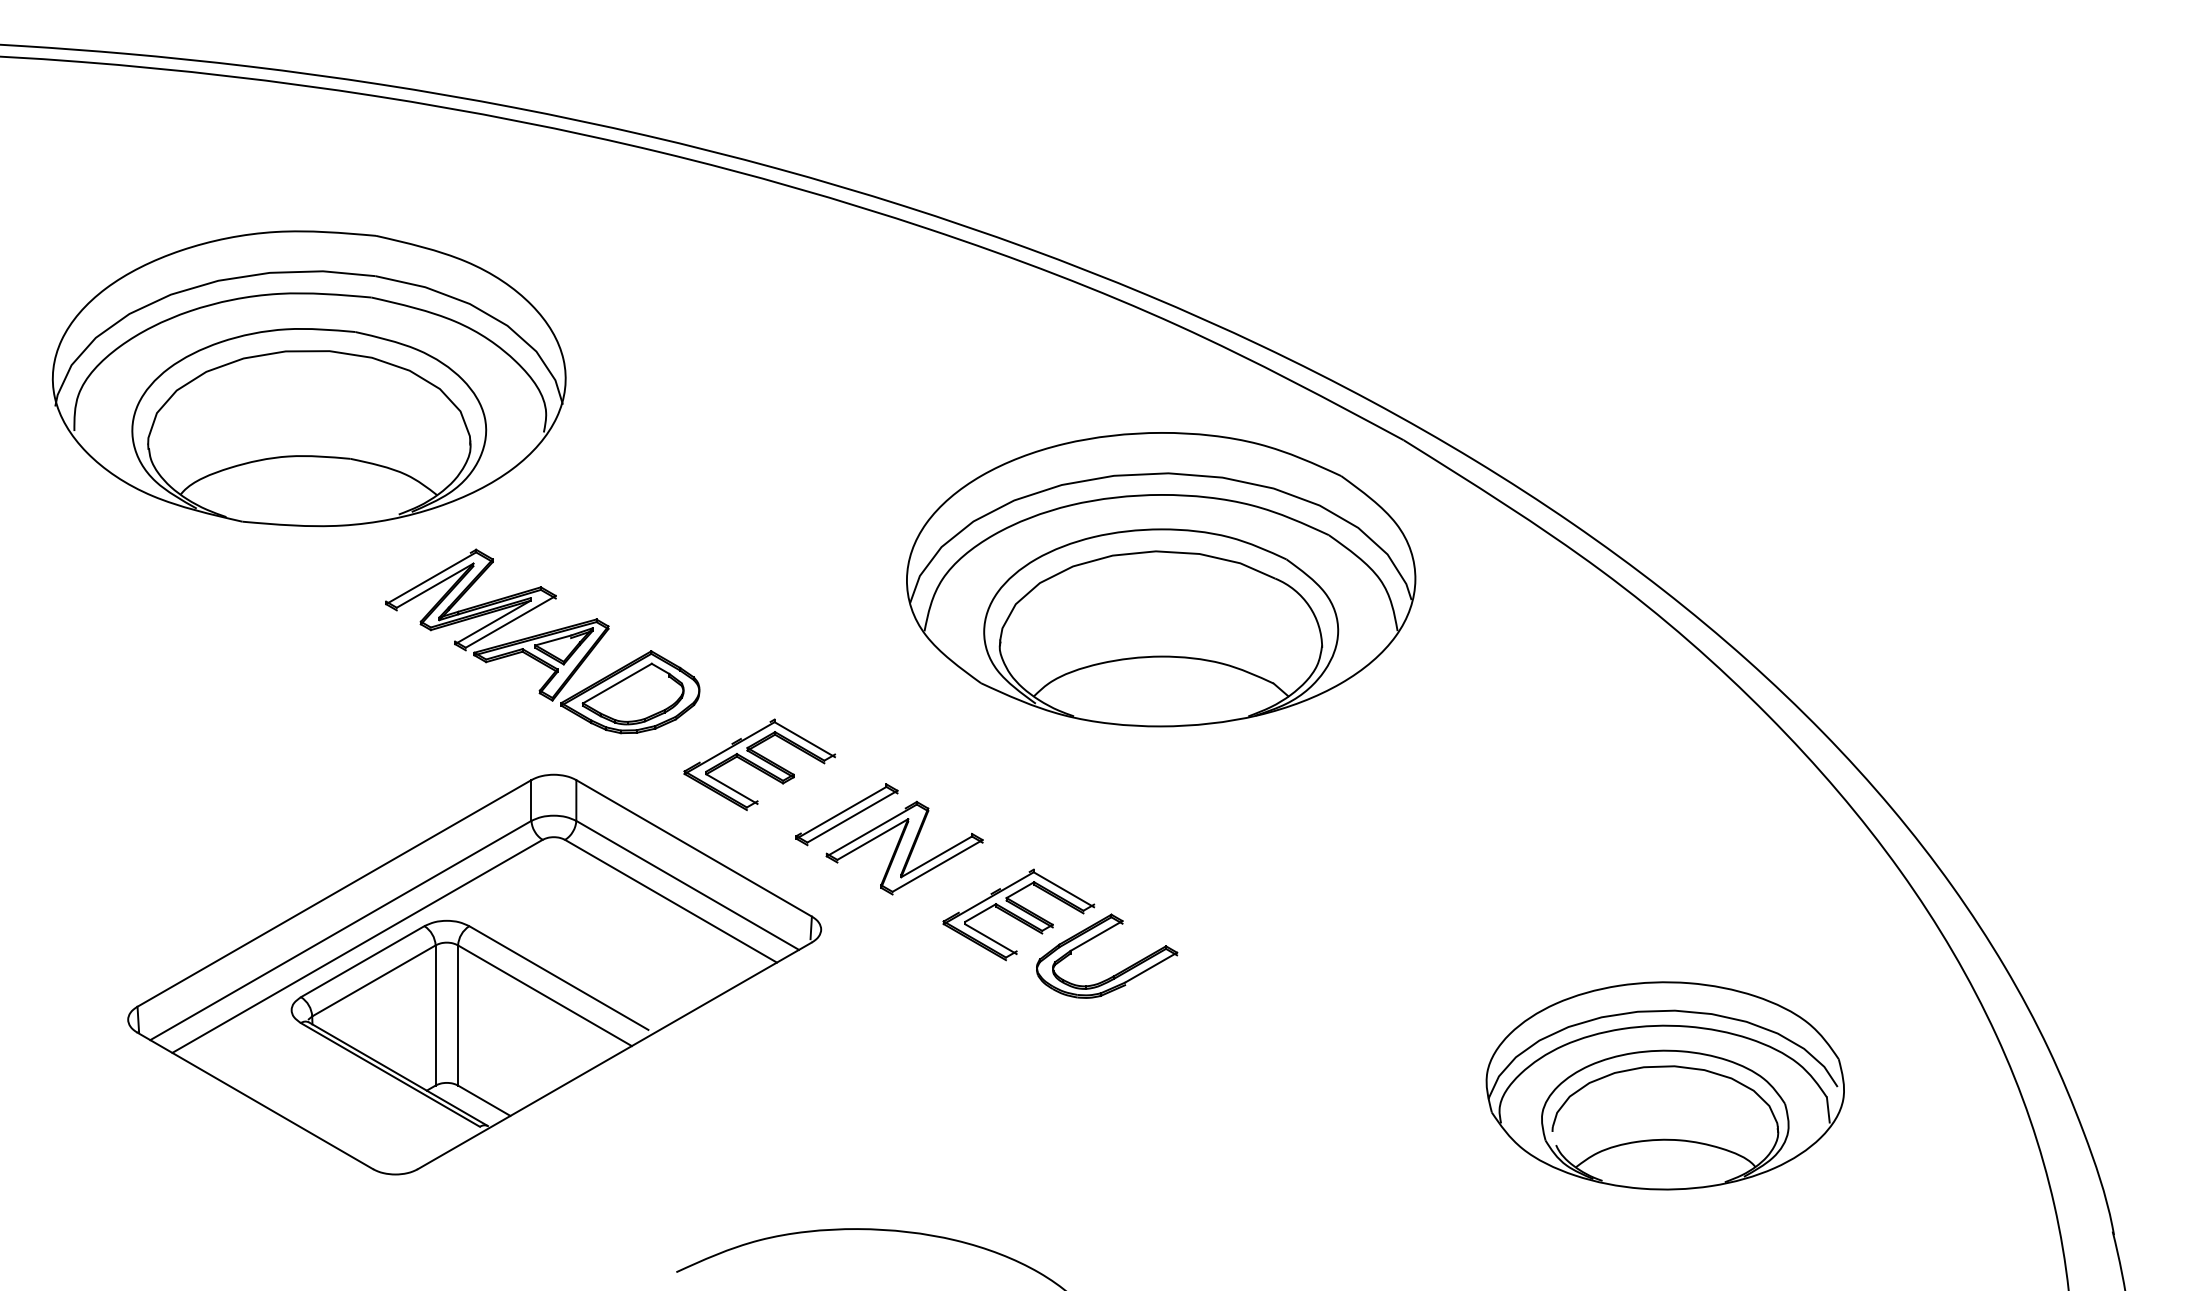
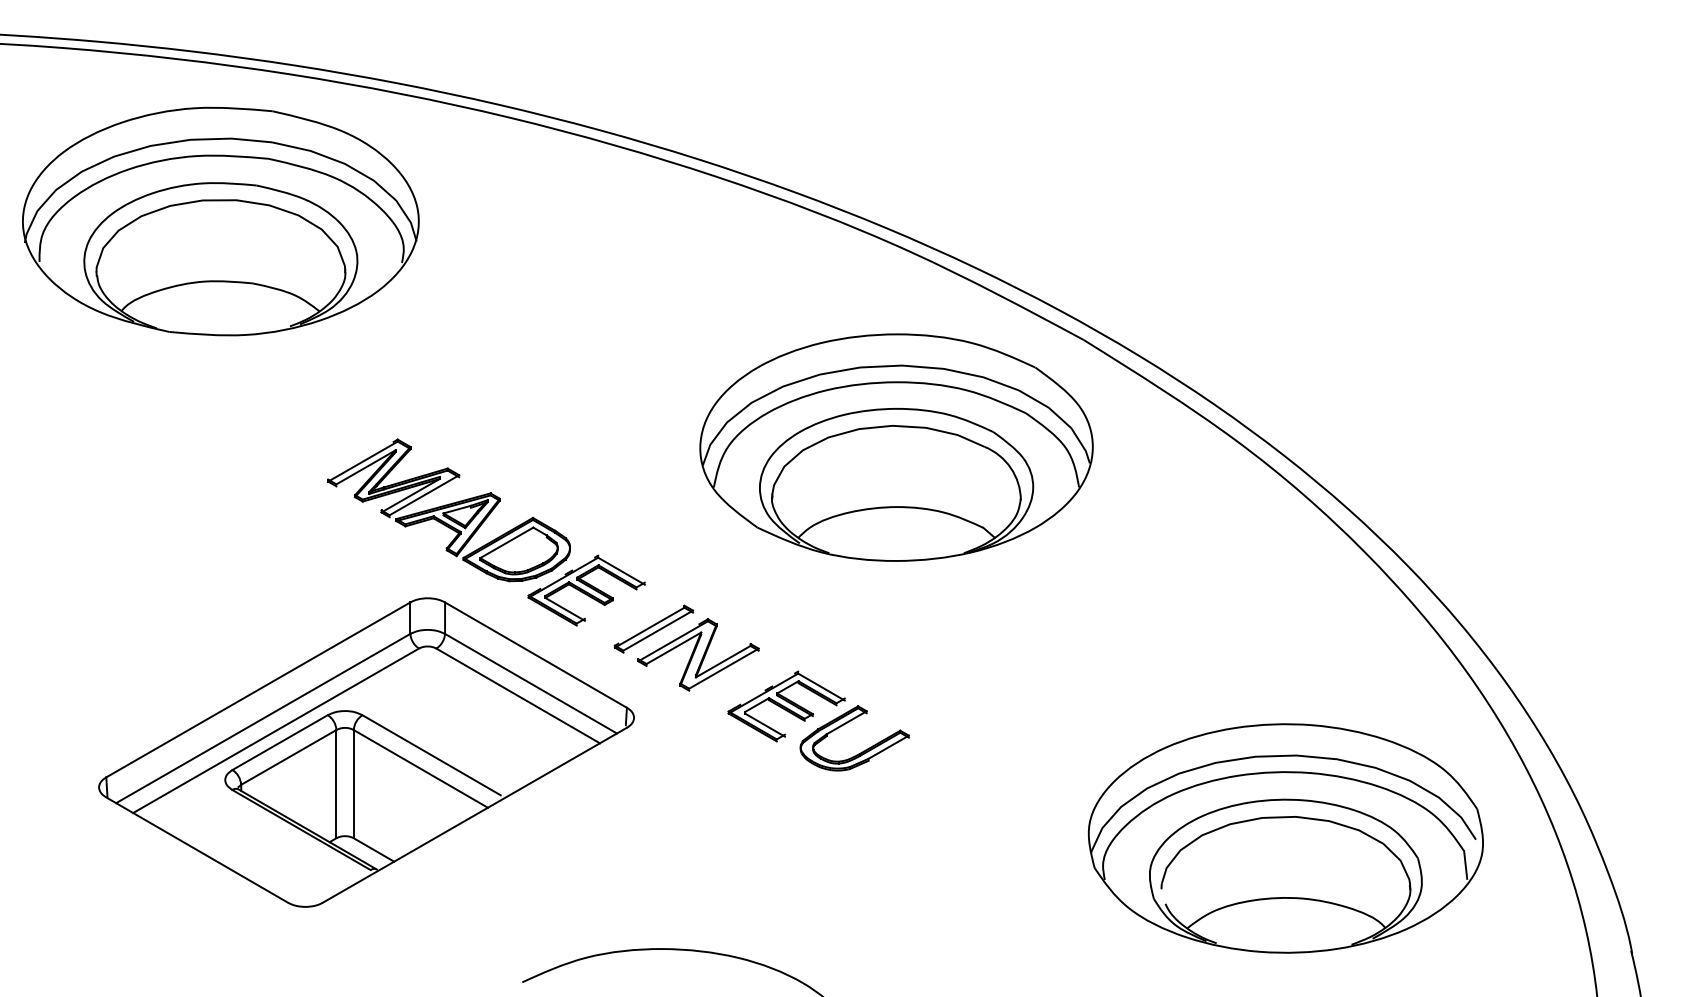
part: (308, 378) -> (220, 221), moved
part: (541, 641) -> (448, 510), moved
part: (1664, 1085) -> (1285, 838), size x1.43

